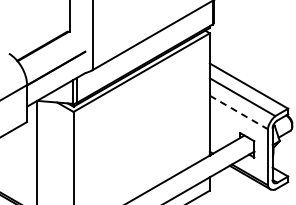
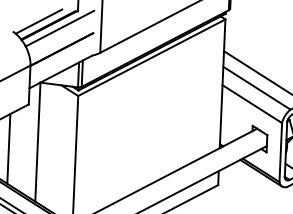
line: (32, 42) -> (38, 20), added
line: (53, 48) -> (60, 28), added
line: (239, 112) -> (253, 104), dashed -> solid
line: (10, 164) -> (9, 148), added

